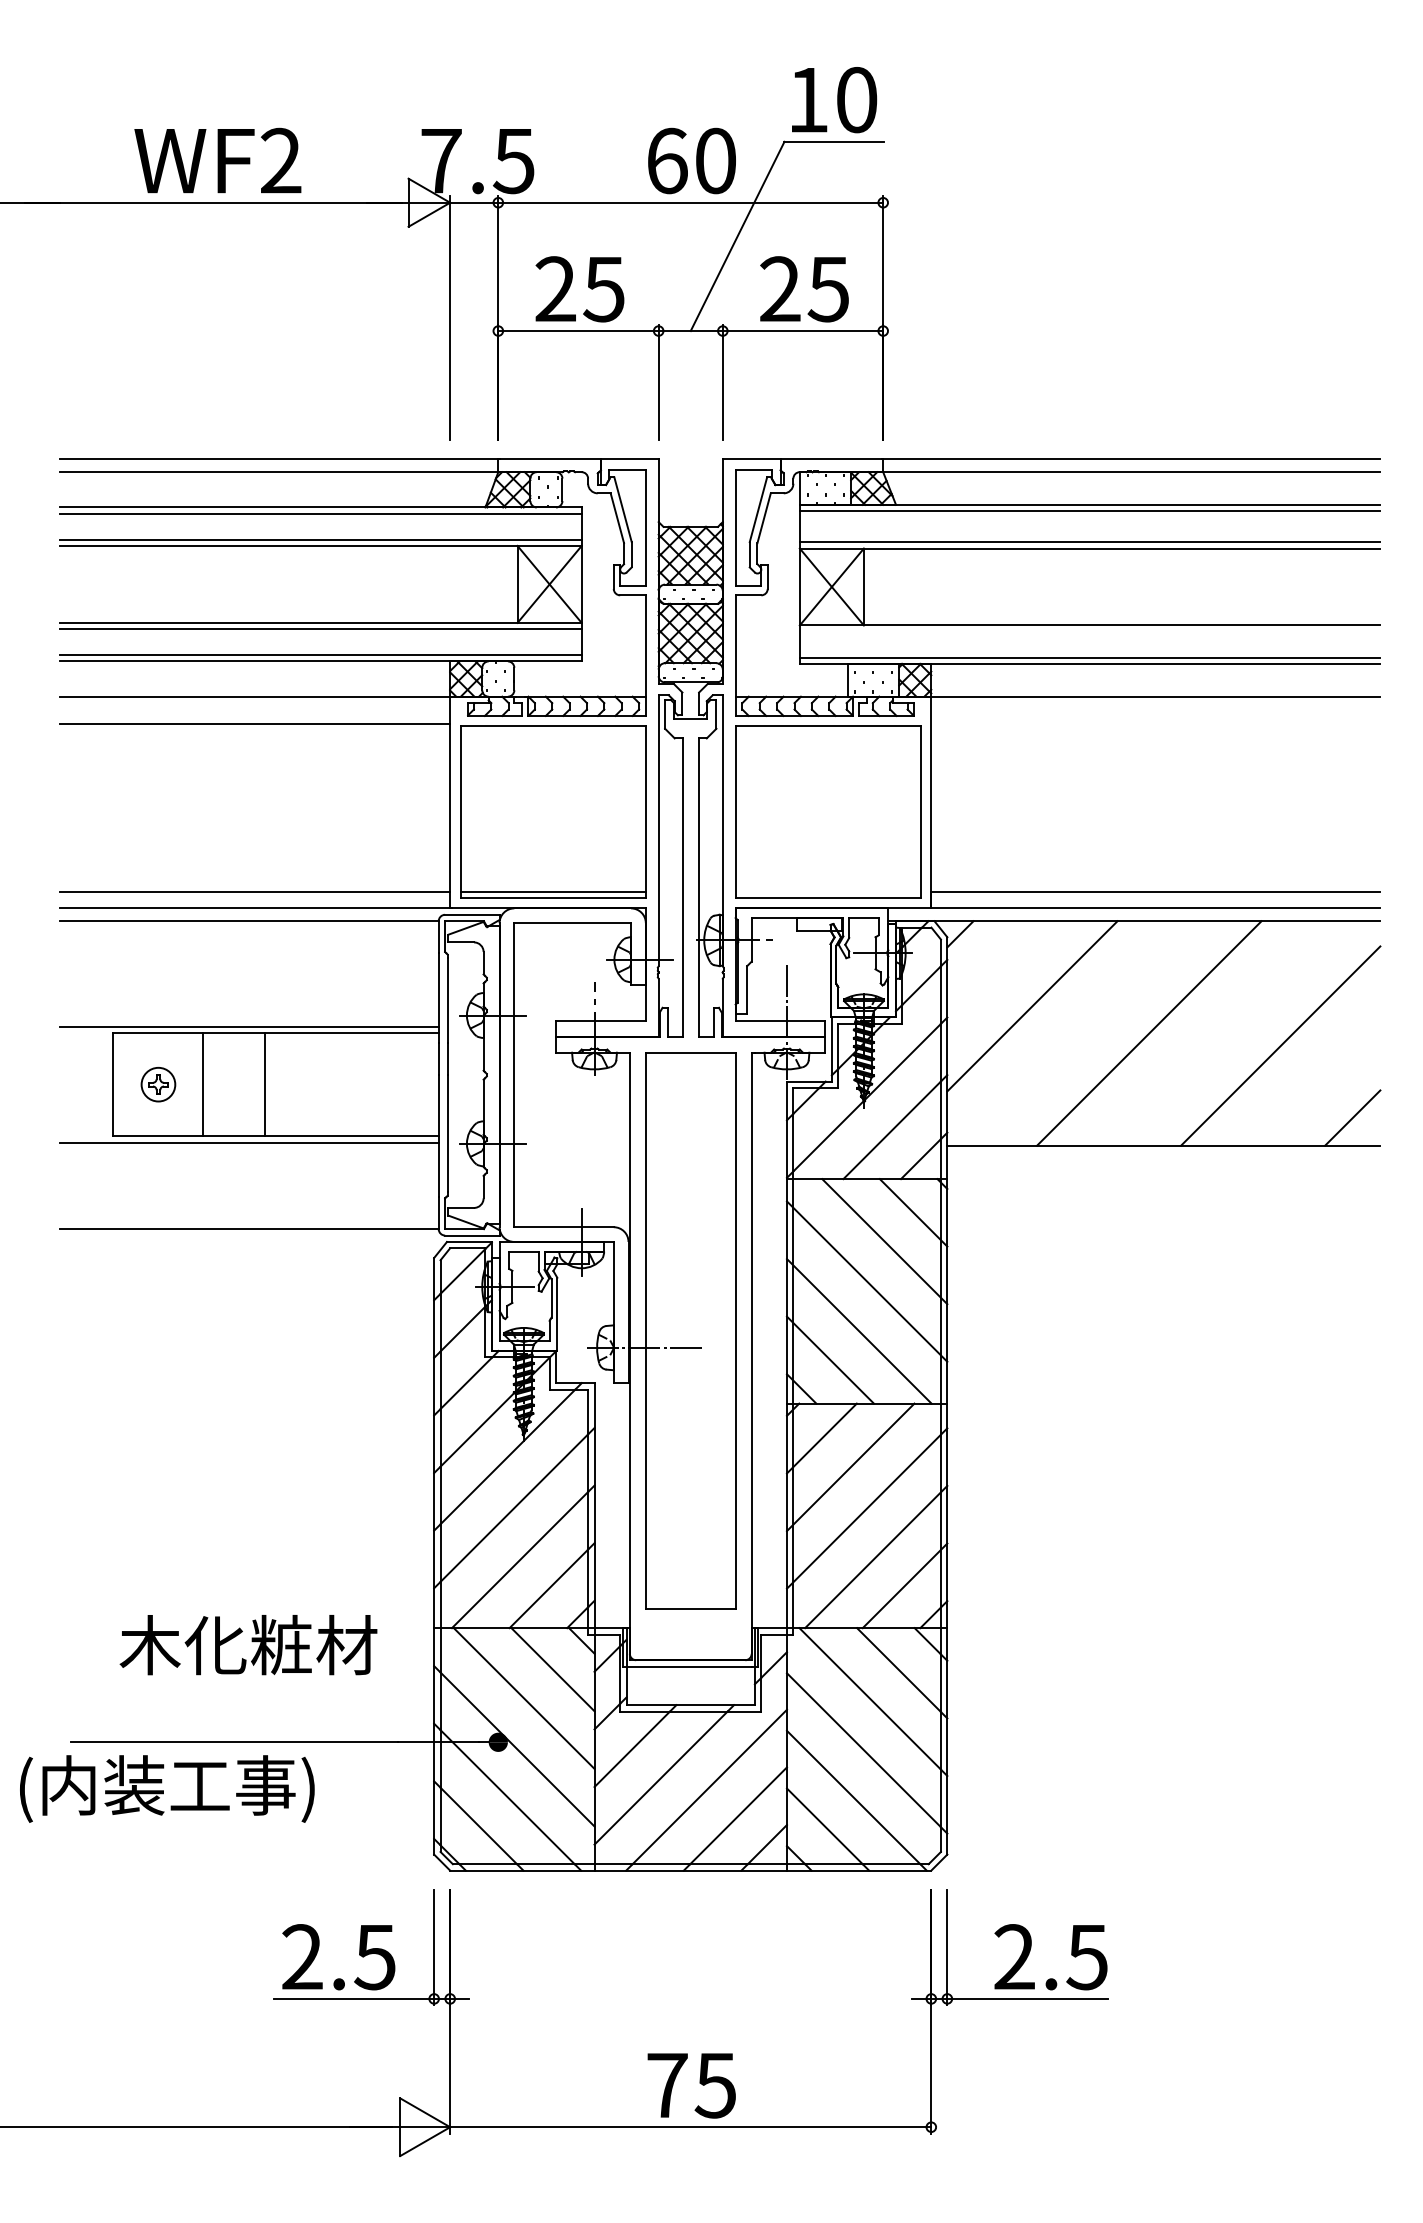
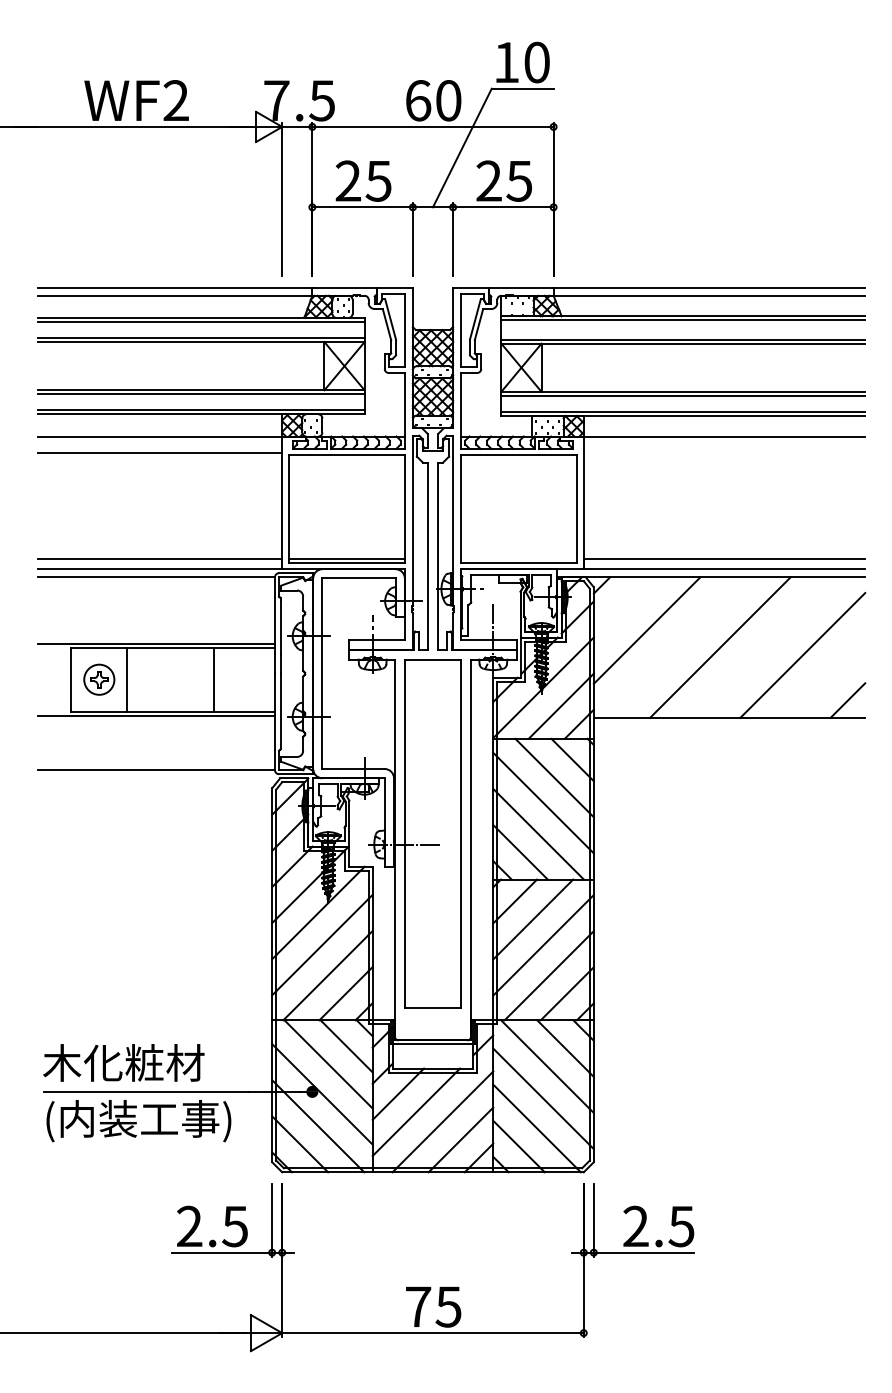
line: (1090, 631) -> (683, 395), added
part: (158, 1084) -> (99, 679), size x1.43
line: (263, 1084) -> (213, 679), moved
text: (248, 1644) -> (123, 1062), moved
text: (166, 1789) -> (138, 1121), moved

